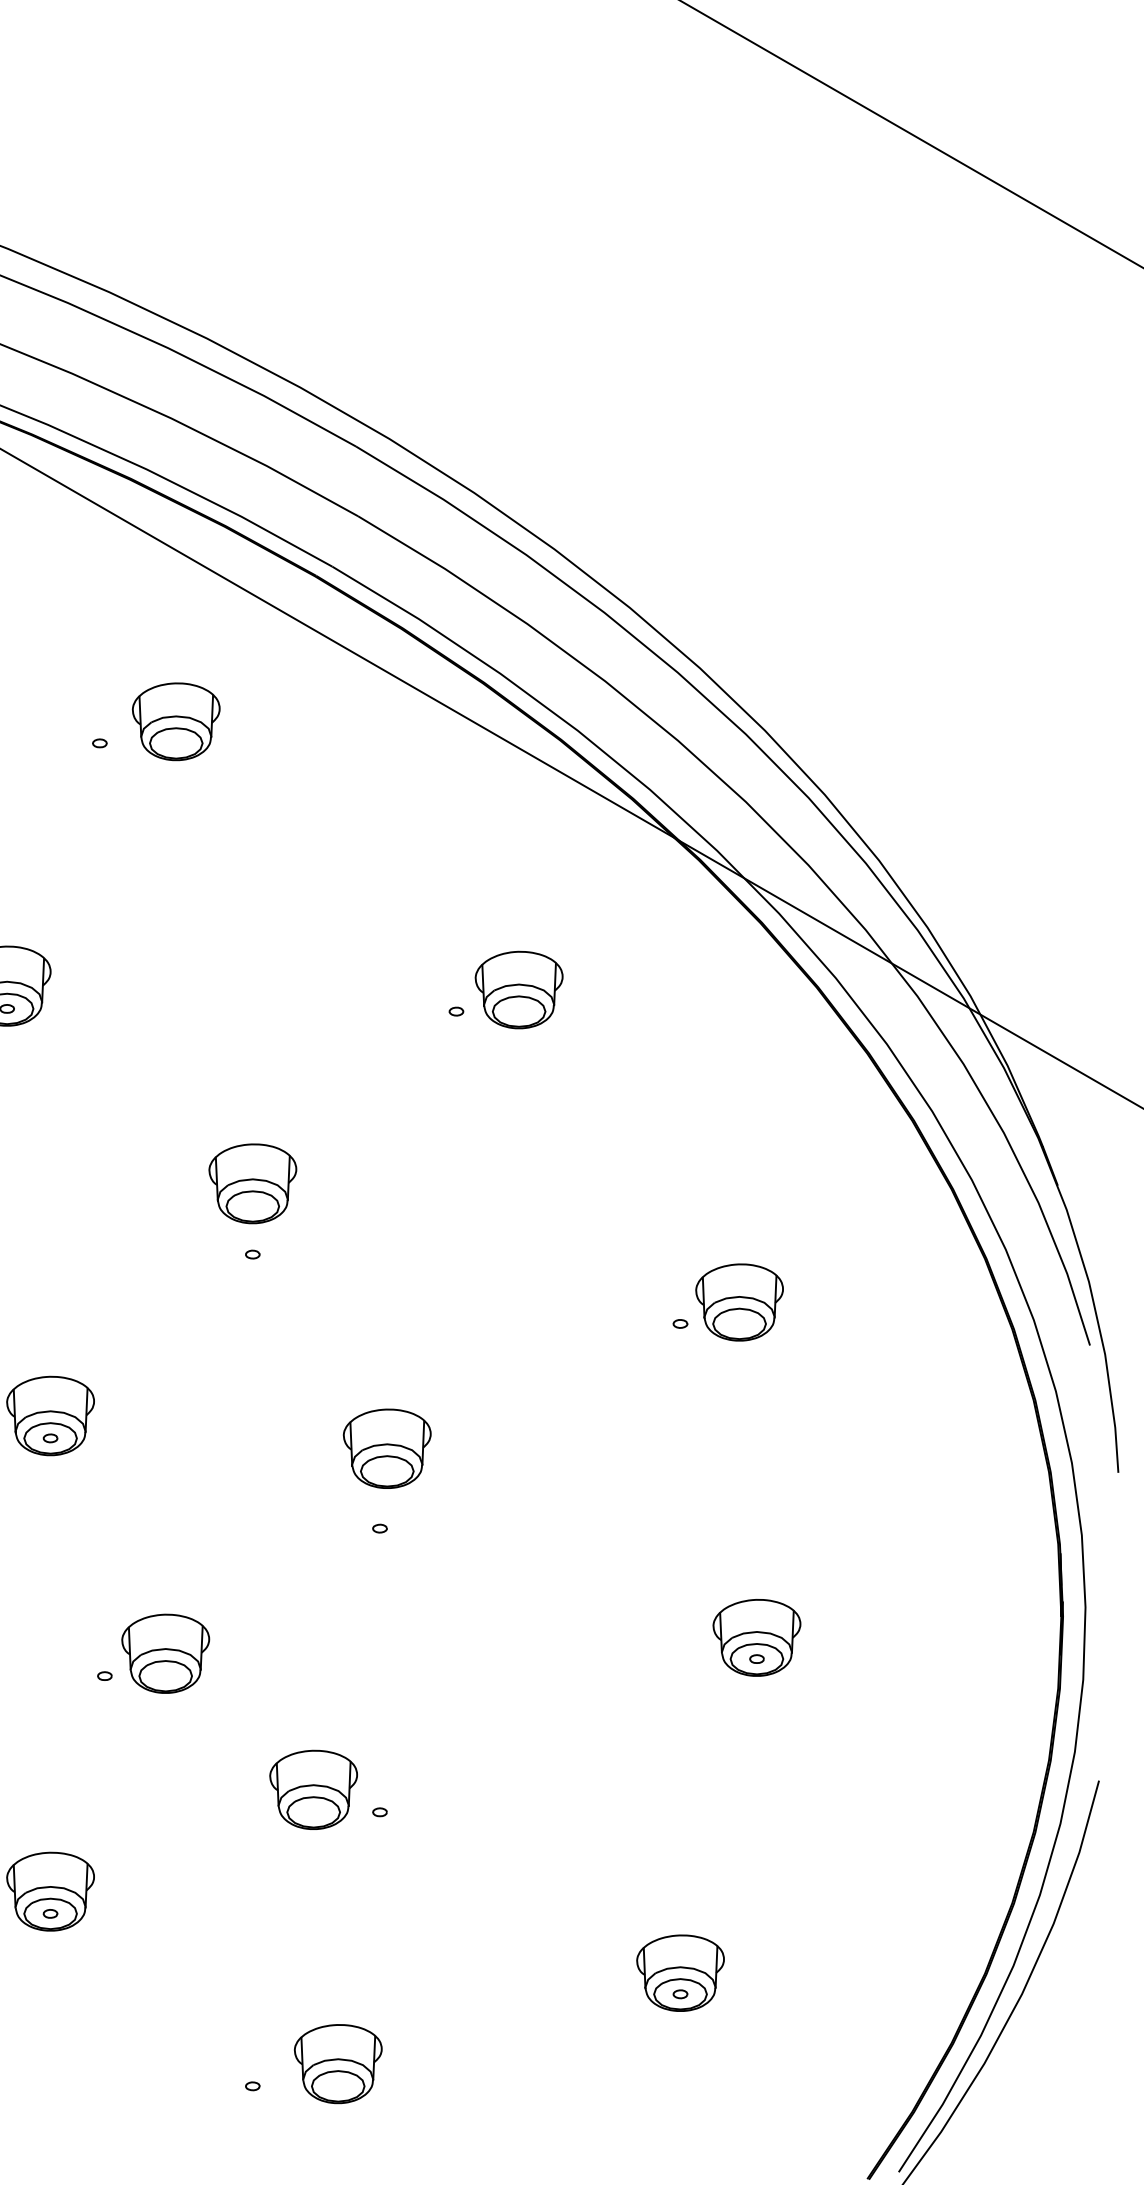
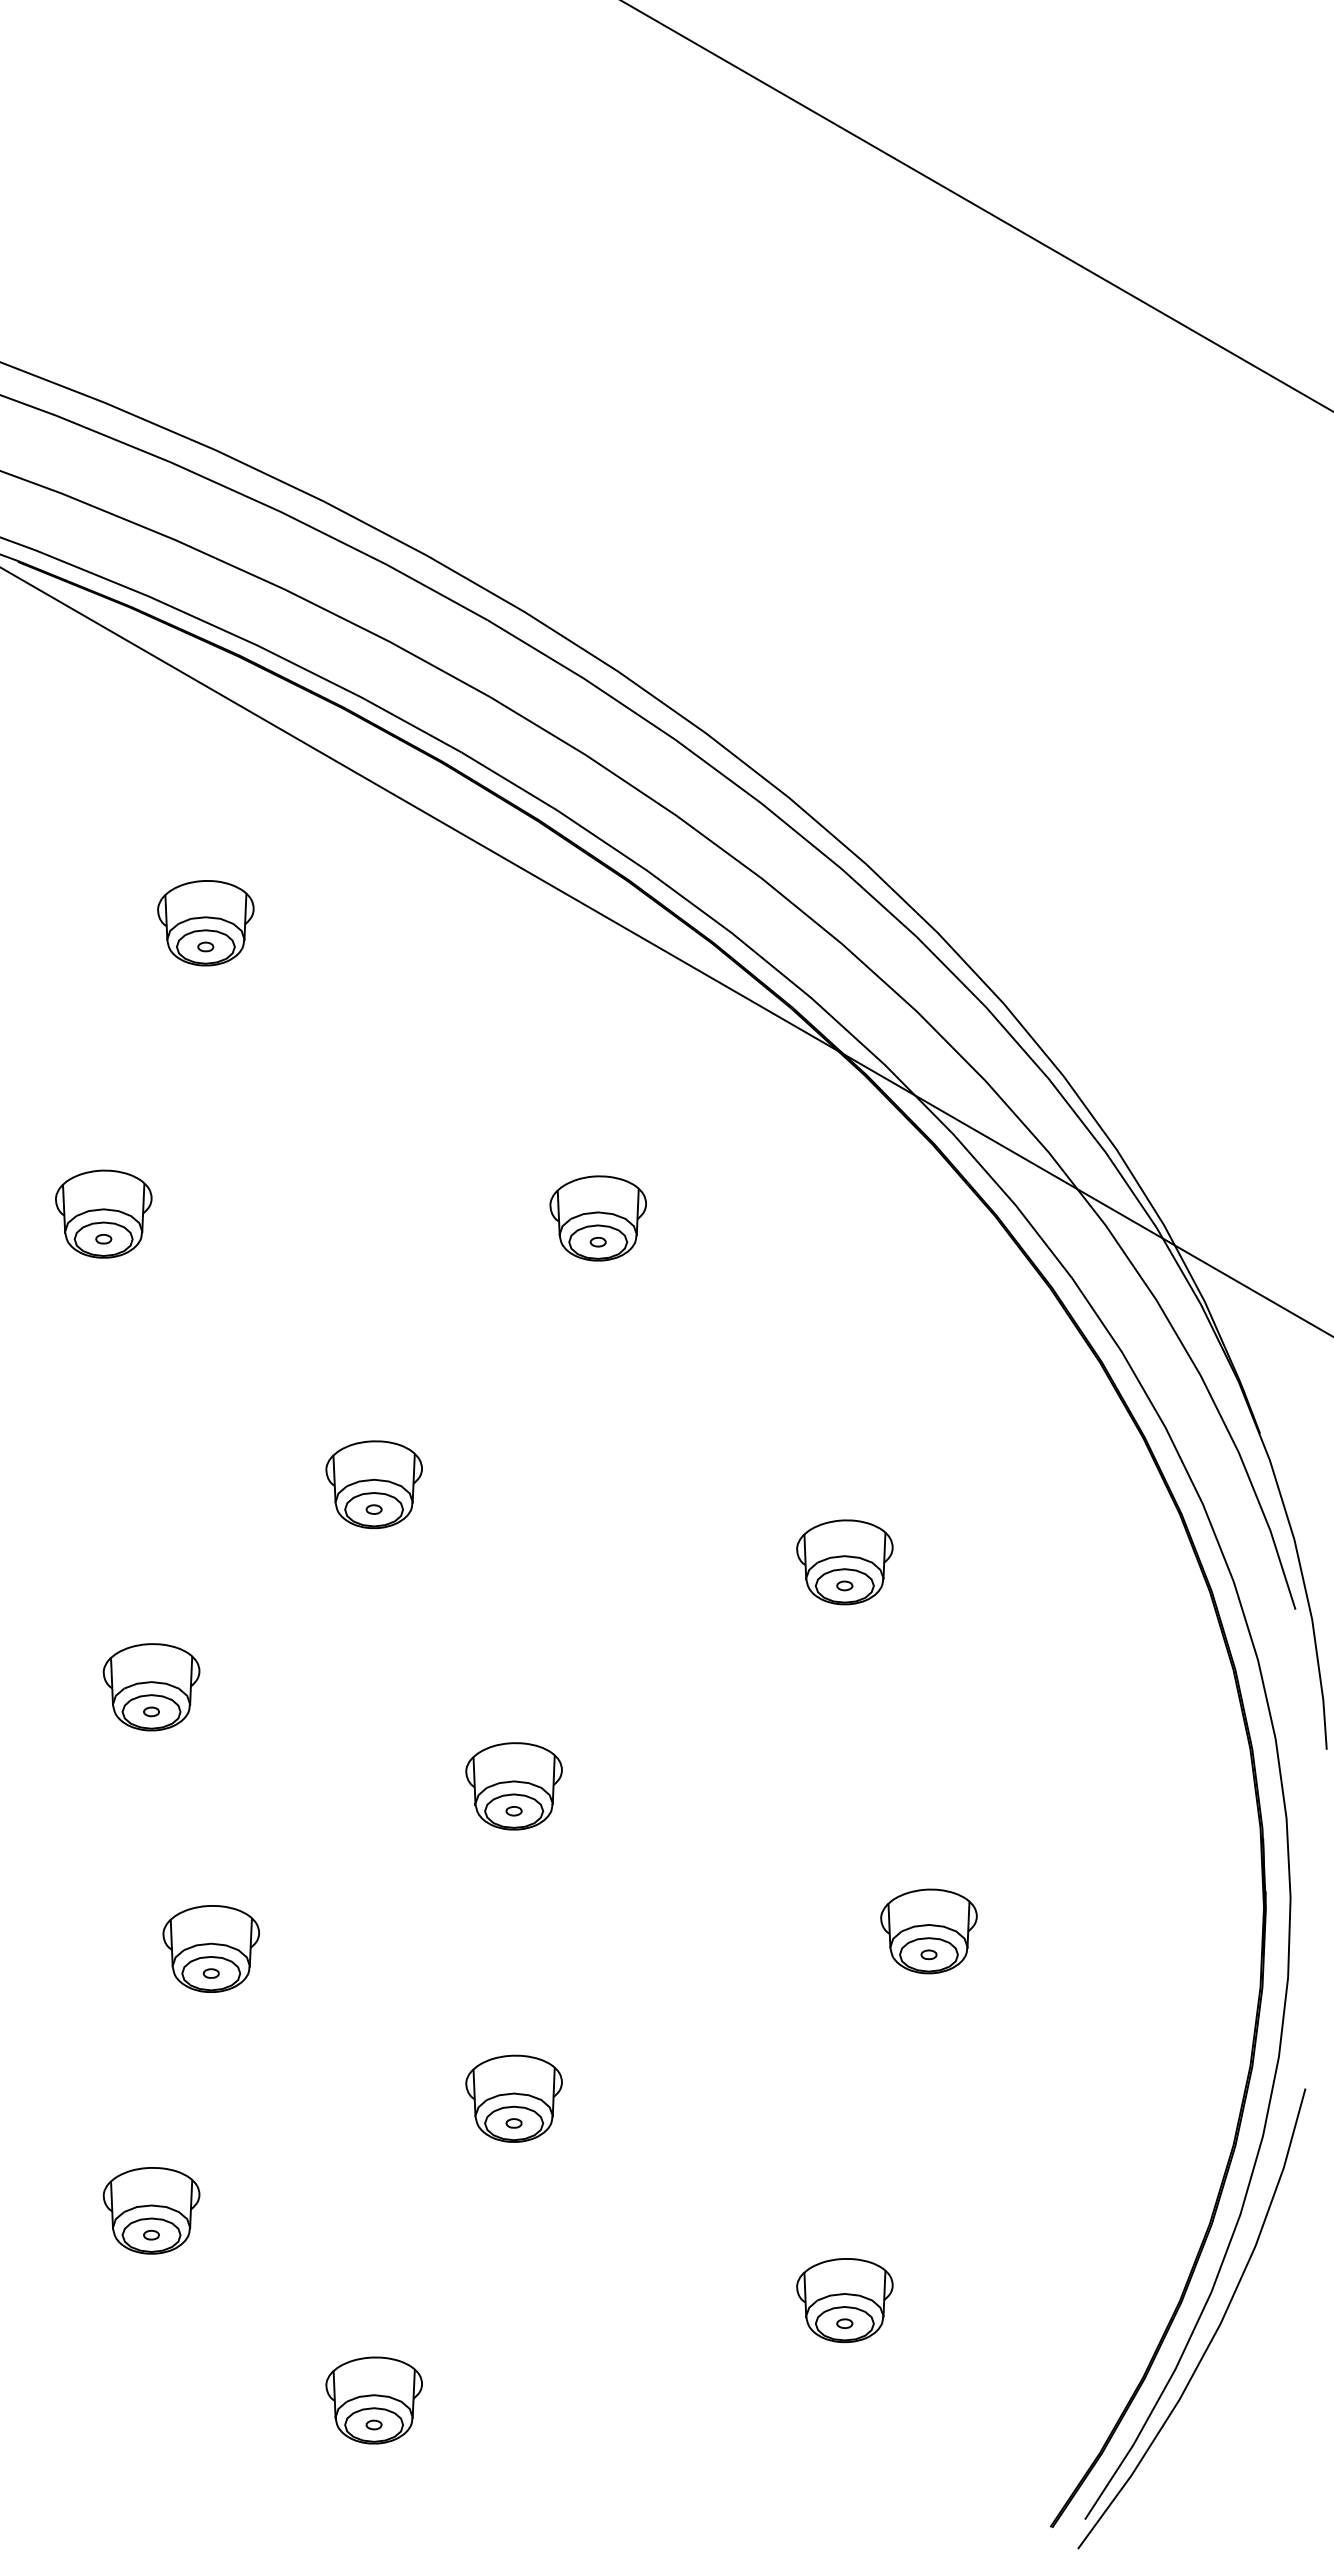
part: (175, 722) -> (205, 923), moved
part: (518, 990) -> (597, 1218), moved
part: (252, 1183) -> (373, 1484), moved
part: (739, 1302) -> (844, 1562), moved
part: (386, 1448) -> (513, 1786), moved
part: (165, 1653) -> (210, 1948), moved
part: (313, 1789) -> (513, 2098), moved
part: (337, 2064) -> (373, 2400), moved

